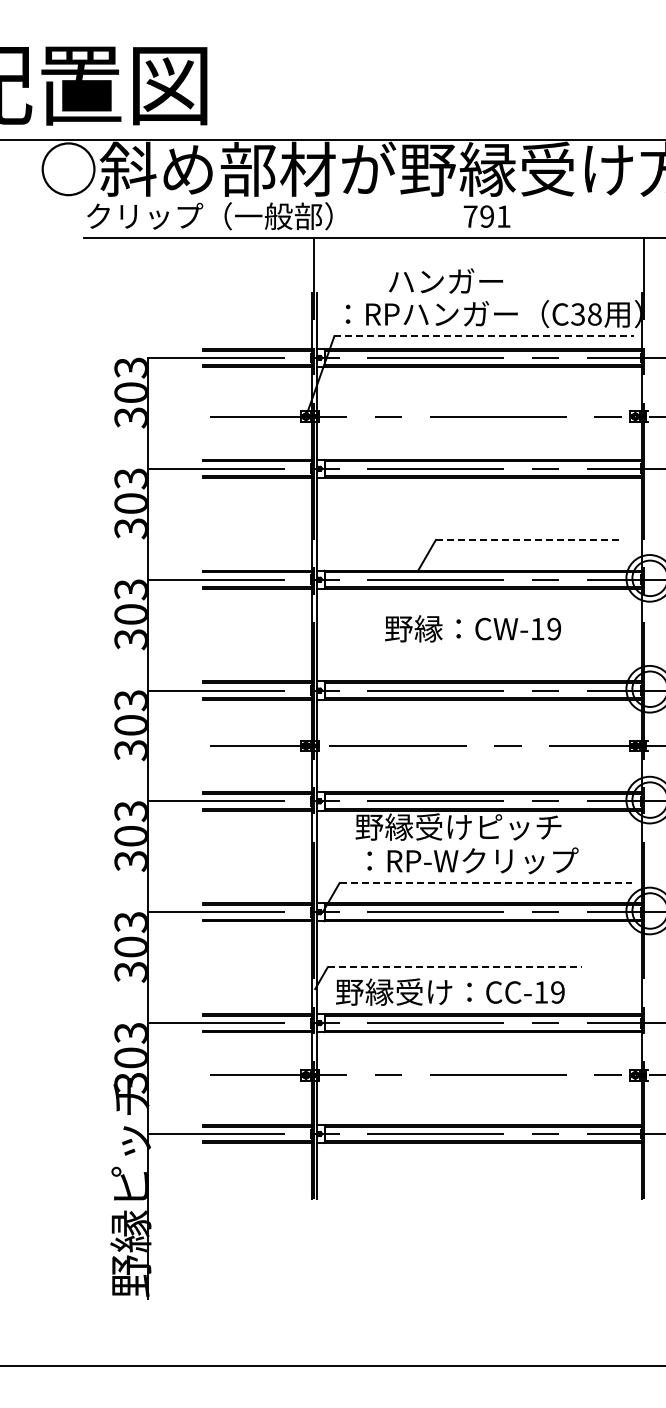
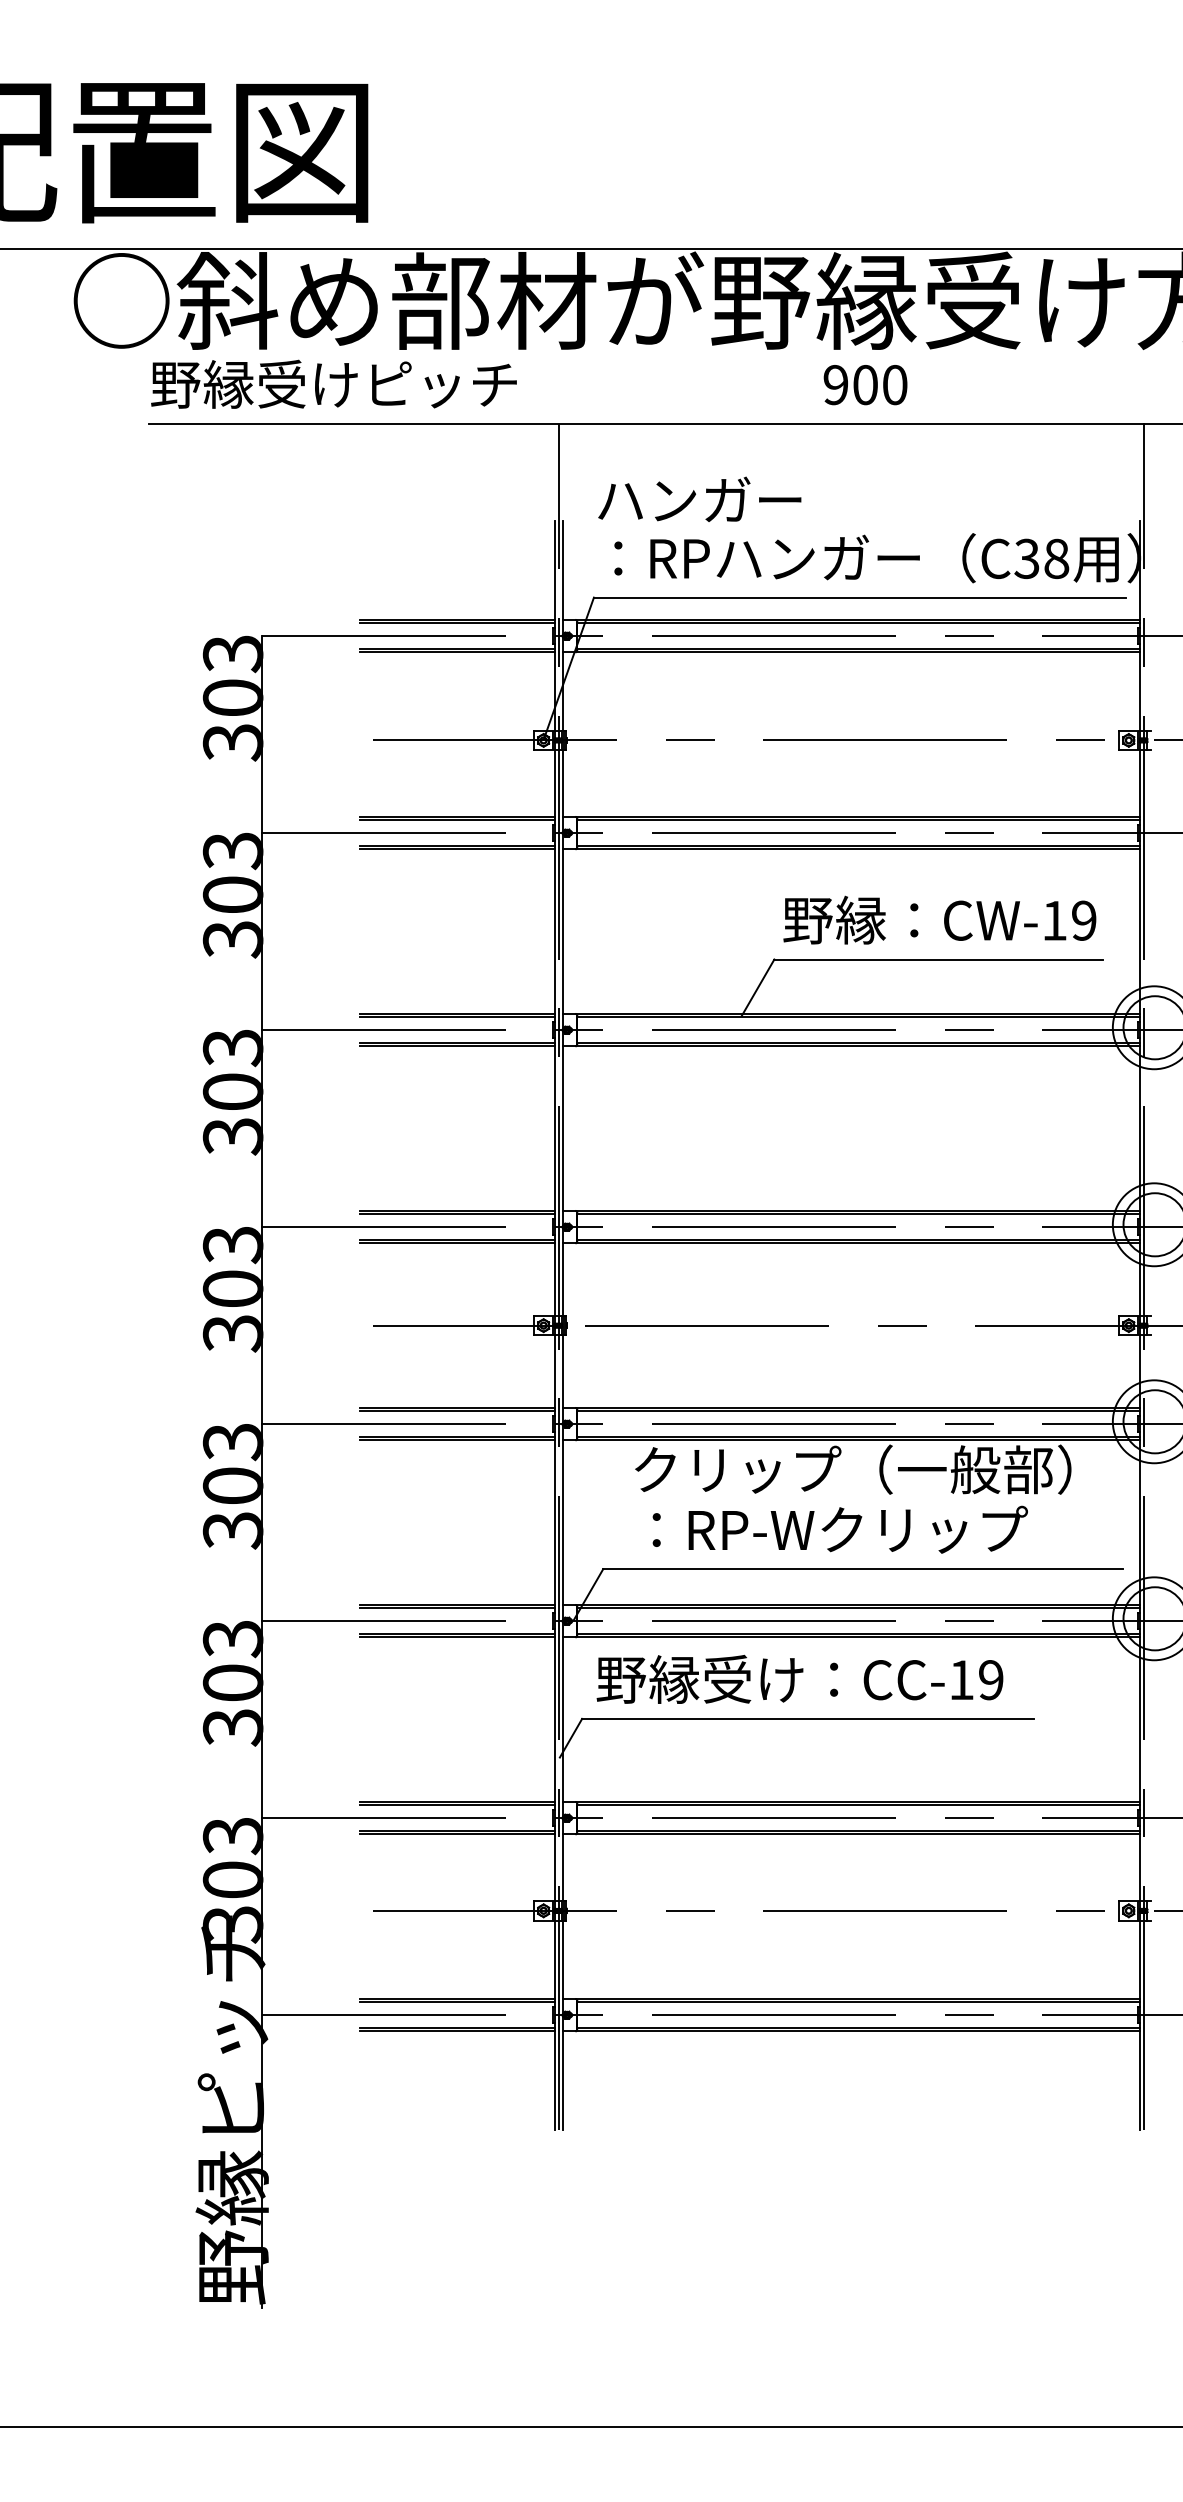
text: (208, 216) -> (370, 384), クリップ（一般部） -> 野縁受けピッチ
text: (486, 216) -> (864, 384), 791 -> 900
text: (445, 280) -> (699, 498), moved
line: (484, 336) -> (860, 597), dashed -> solid
line: (528, 539) -> (938, 958), dashed -> solid
text: (472, 628) -> (938, 919), moved
text: (479, 827) -> (851, 1470), 野縁受けピッチ -> クリップ（一般部）
line: (486, 883) -> (864, 1569), dashed -> solid
line: (455, 967) -> (809, 1719), dashed -> solid
text: (450, 991) -> (800, 1678), moved

